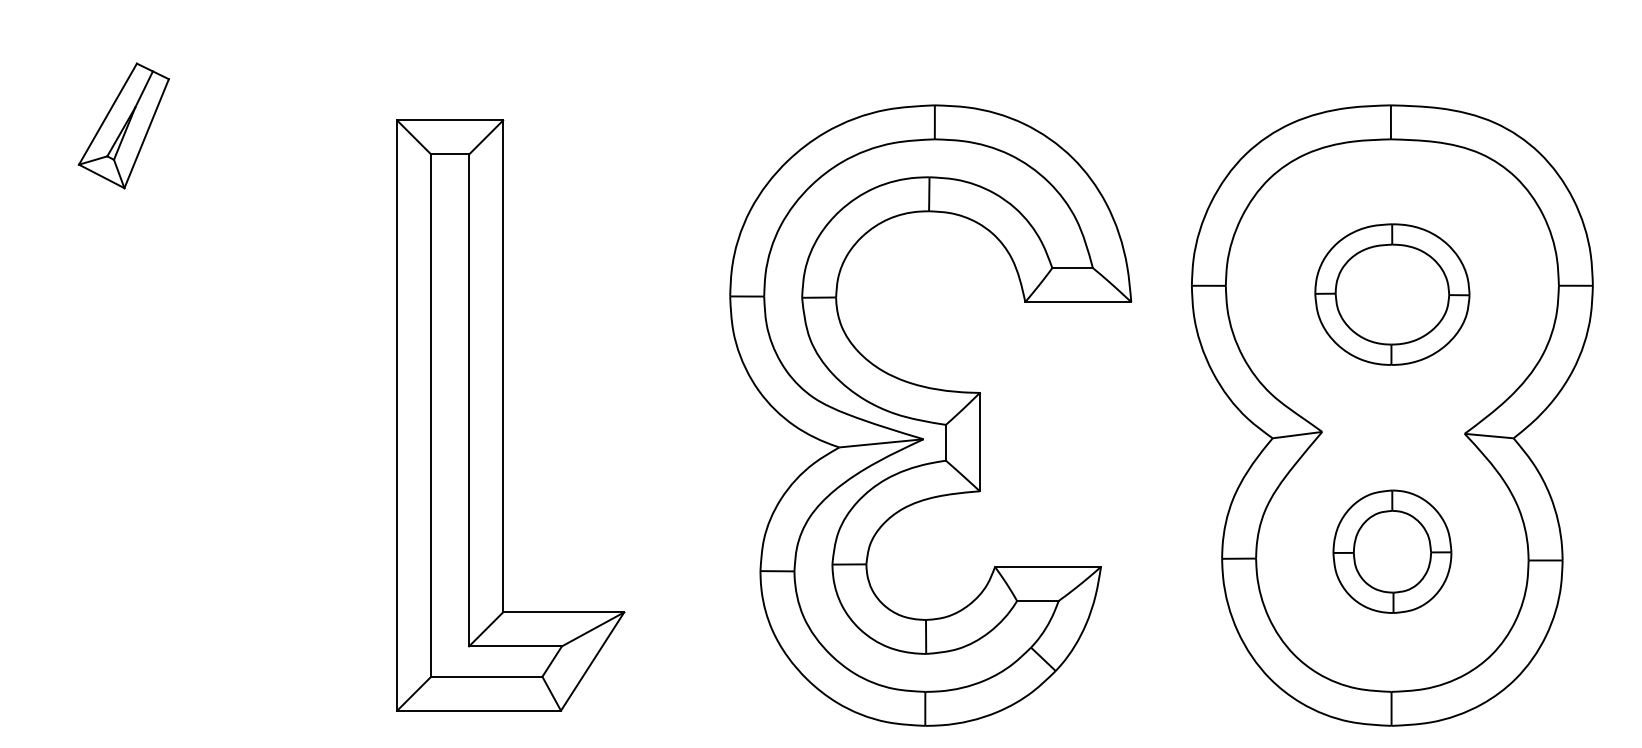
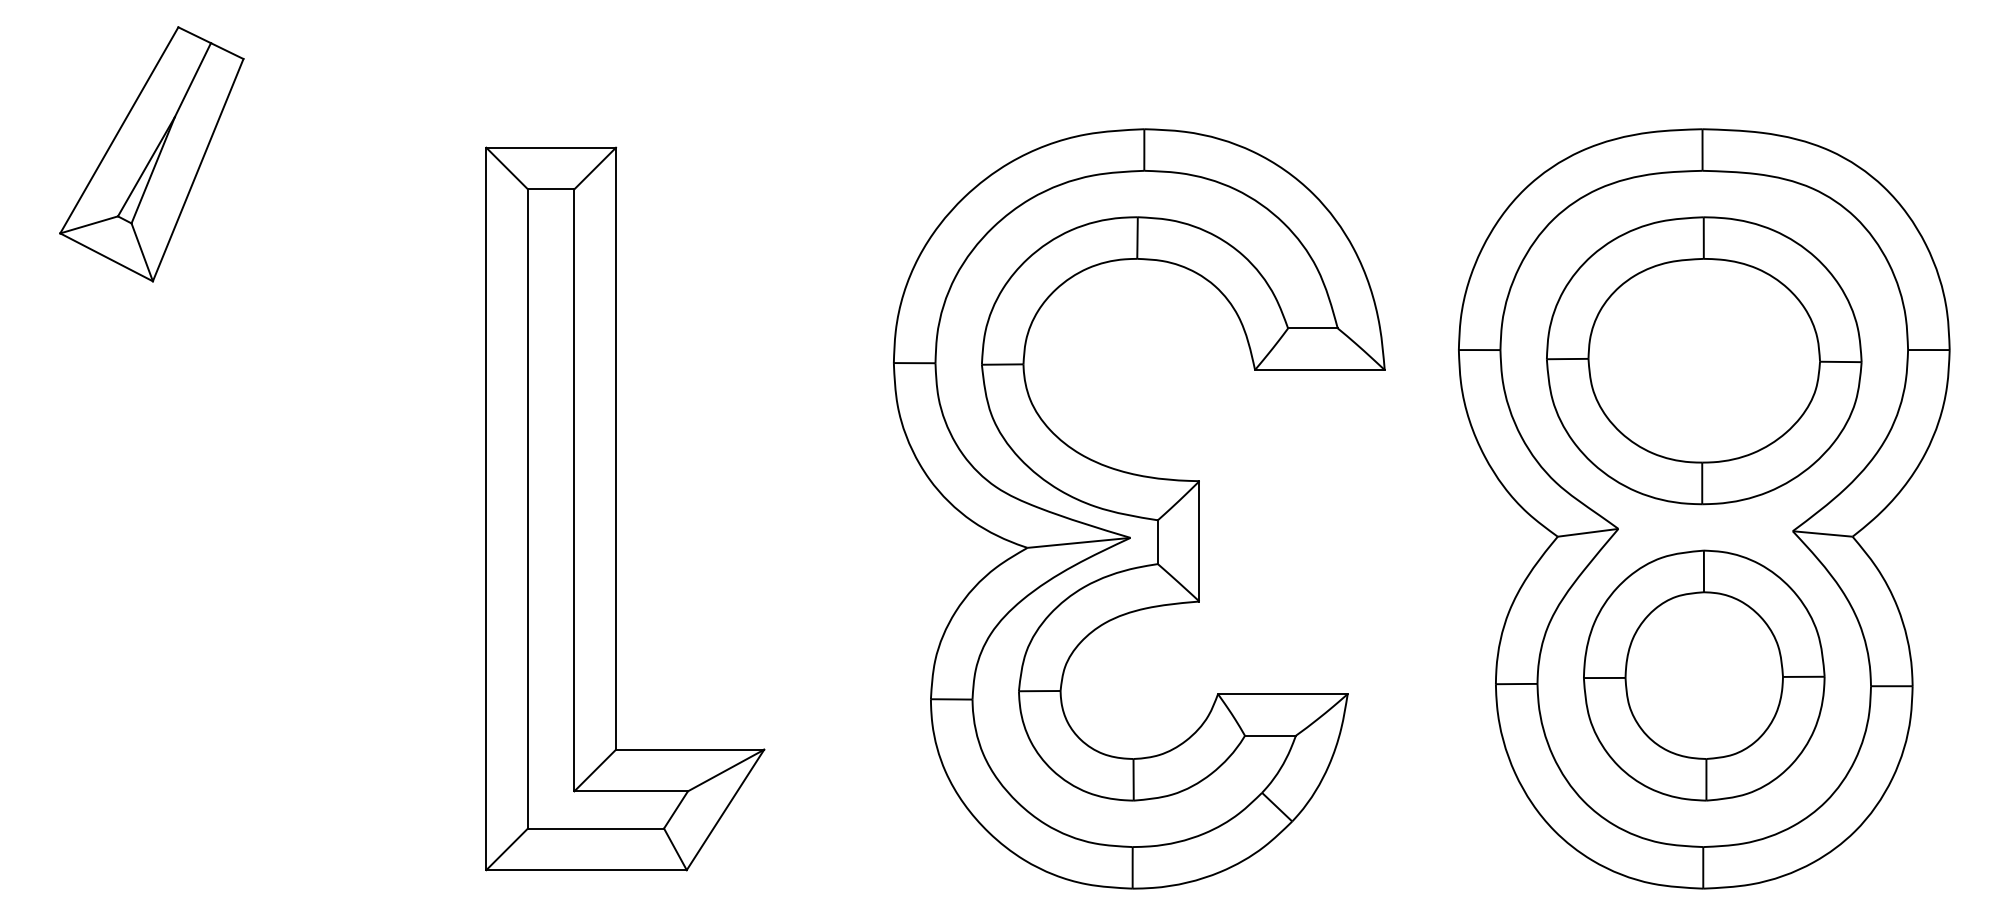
part: (123, 126) -> (151, 154), size x1.67
part: (1392, 294) -> (1704, 360), size x1.67
part: (1392, 551) -> (1704, 675), size x1.67

